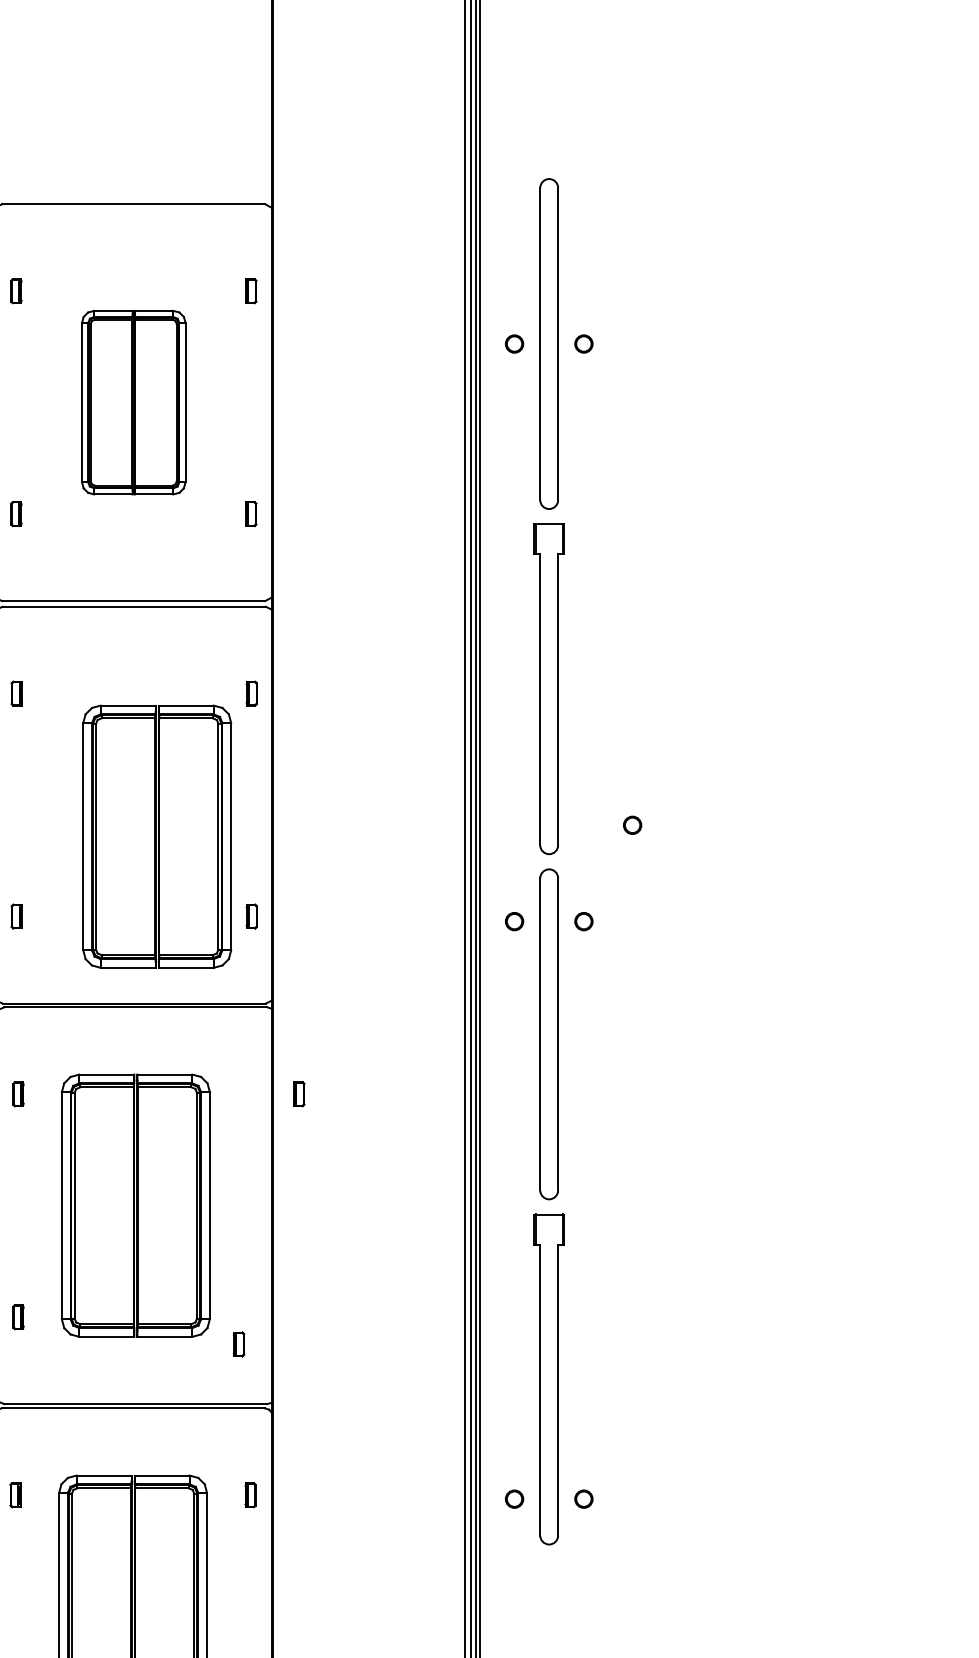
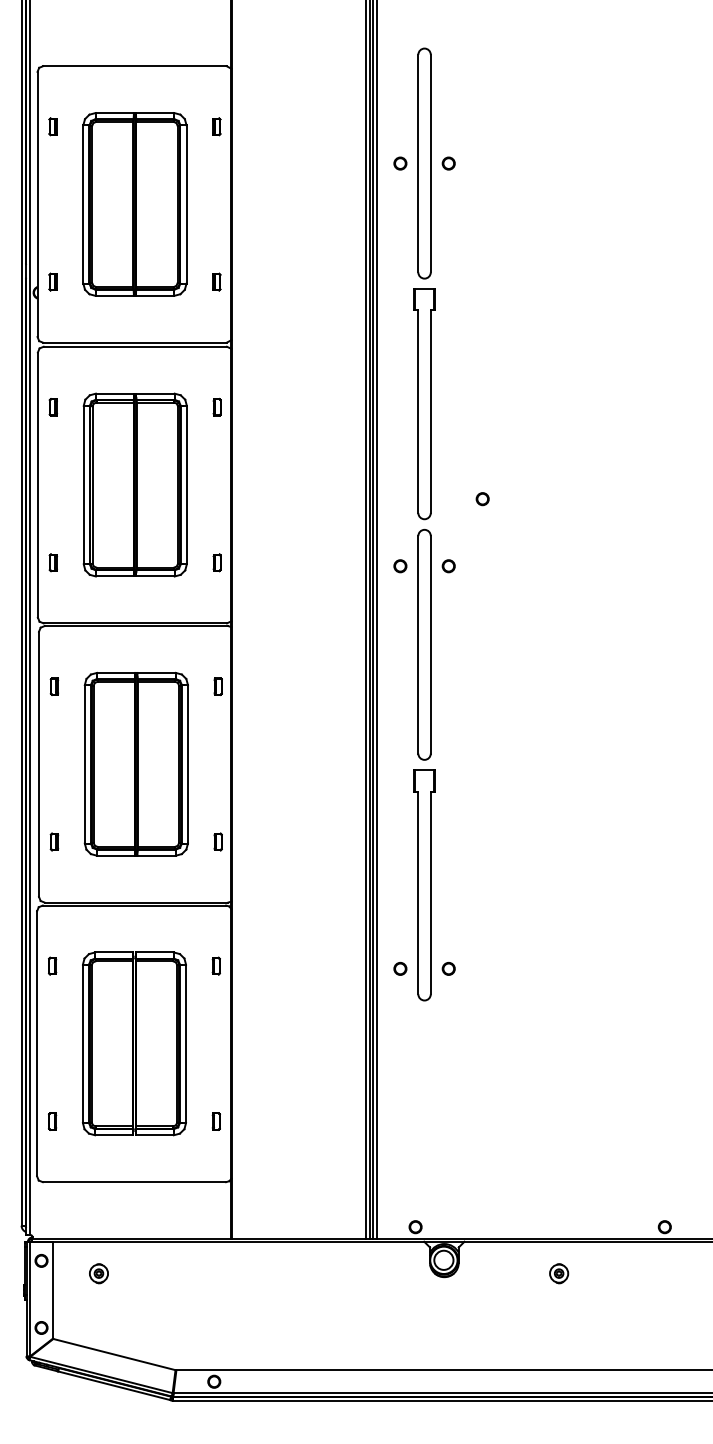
part: (133, 402) -> (134, 204), size x1.43
part: (156, 835) -> (134, 484), moved
part: (298, 1094) -> (217, 686), moved
part: (237, 1343) -> (217, 841), moved

